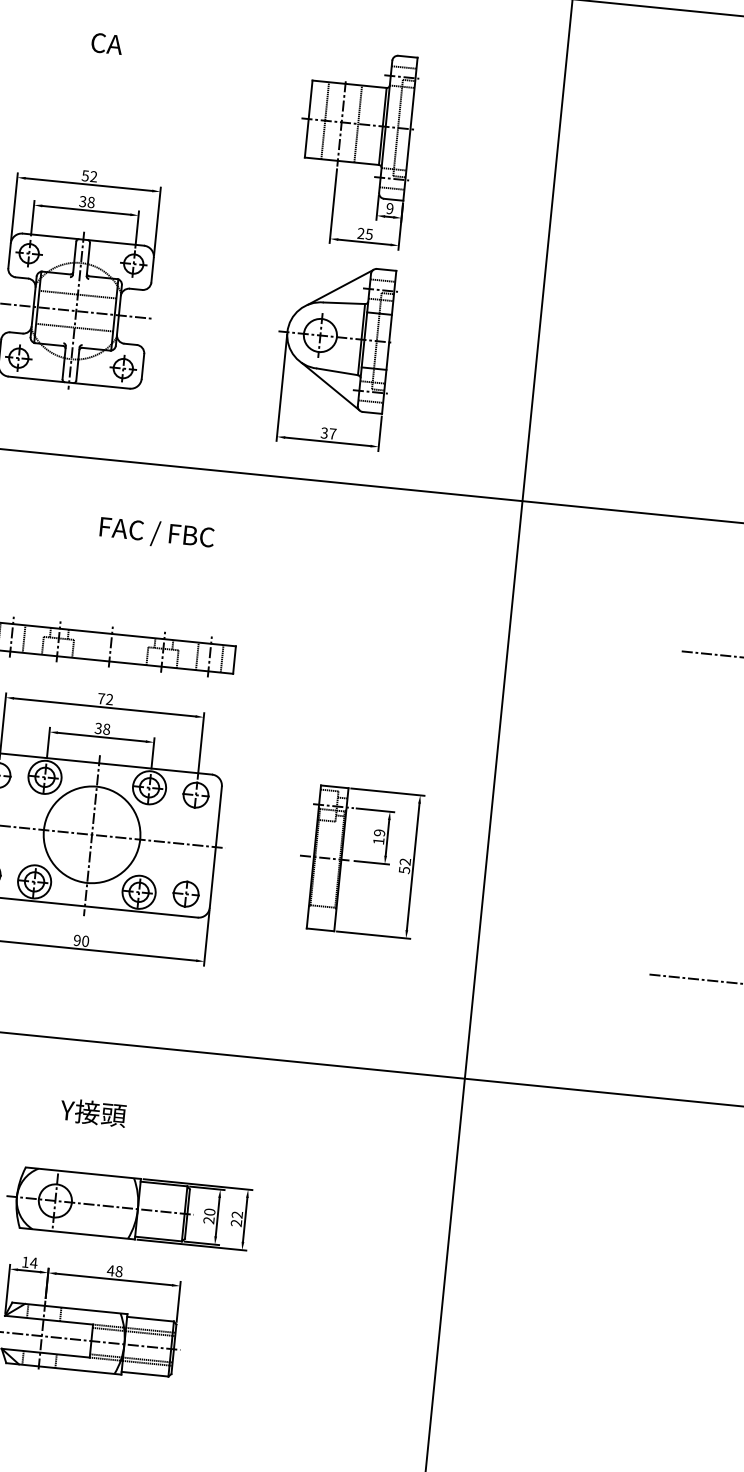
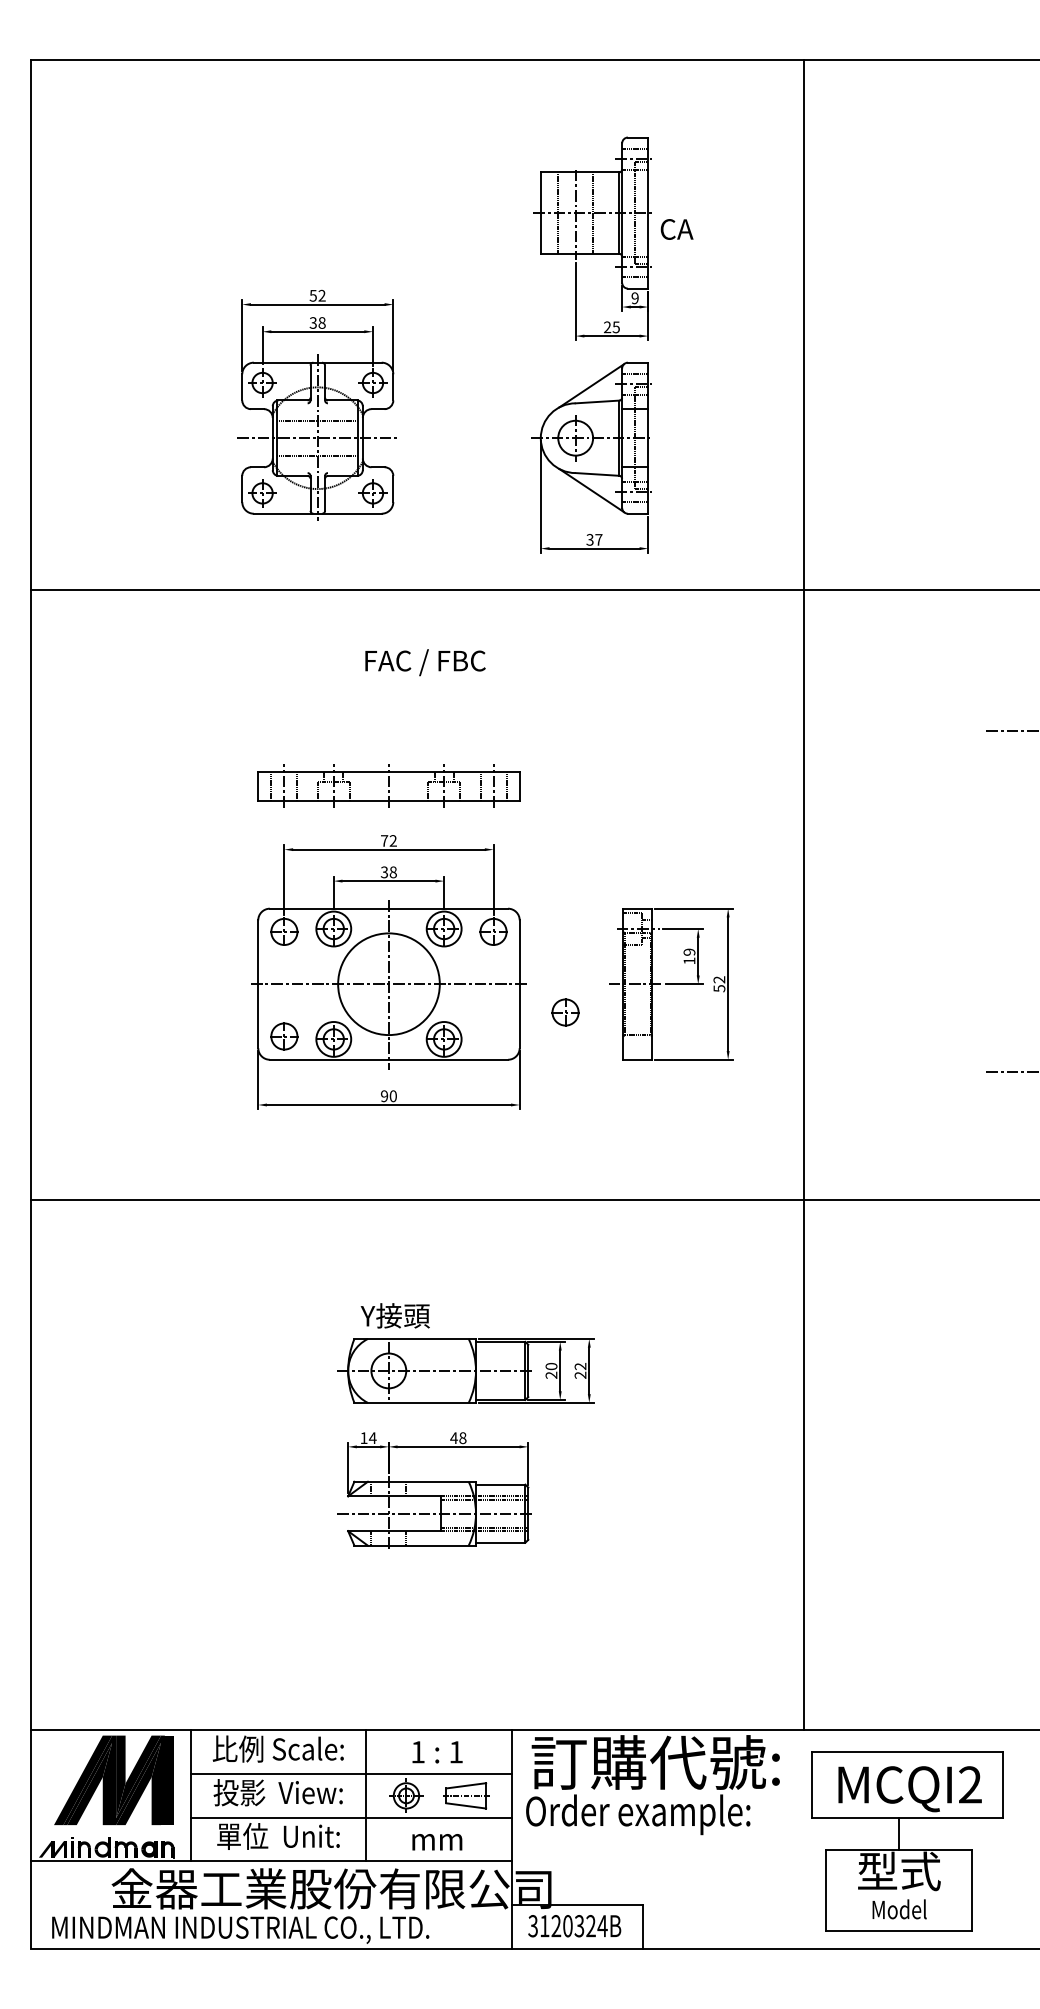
text: (106, 43) -> (676, 229), moved
part: (186, 894) -> (565, 1012), moved
text: (92, 1112) -> (394, 1315), moved

